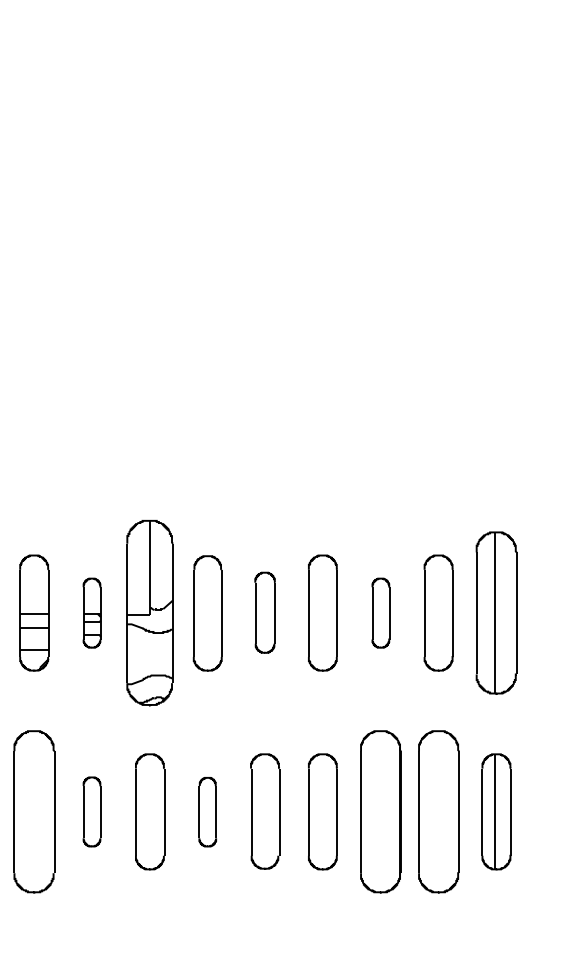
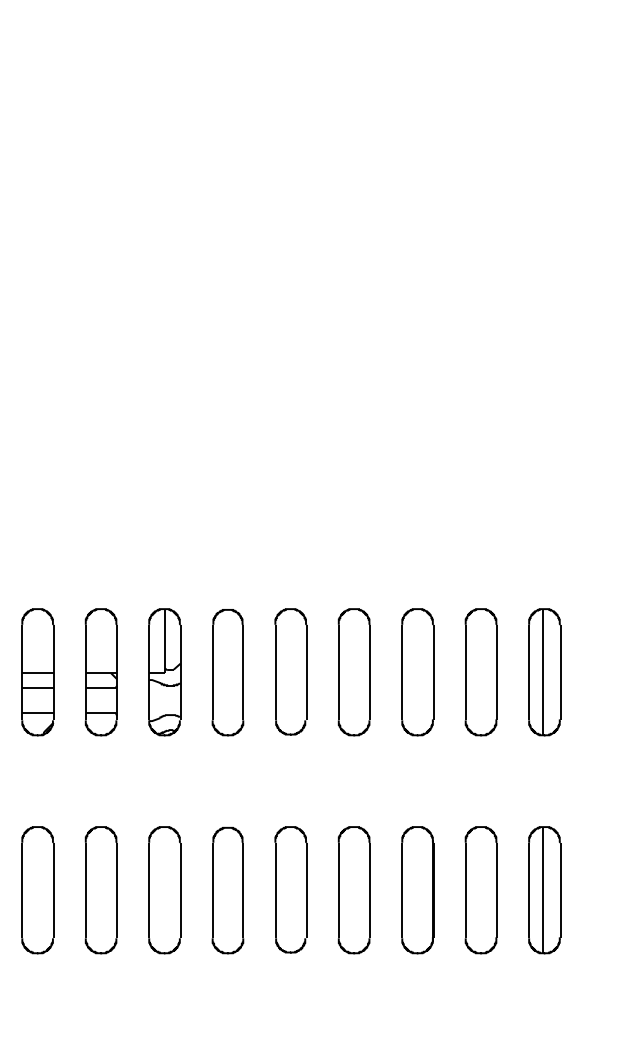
part: (264, 612) -> (290, 671), size x1.43
part: (91, 613) -> (100, 672), size x1.67
part: (149, 613) -> (164, 672), size x0.62
part: (380, 613) -> (417, 672), size x1.67
part: (496, 613) -> (544, 672), size x0.71
part: (34, 812) -> (37, 890), size x0.71
part: (91, 812) -> (100, 890), size x1.67
part: (207, 812) -> (227, 890), size x1.67
part: (380, 812) -> (417, 890), size x0.71
part: (438, 812) -> (480, 890), size x0.71

